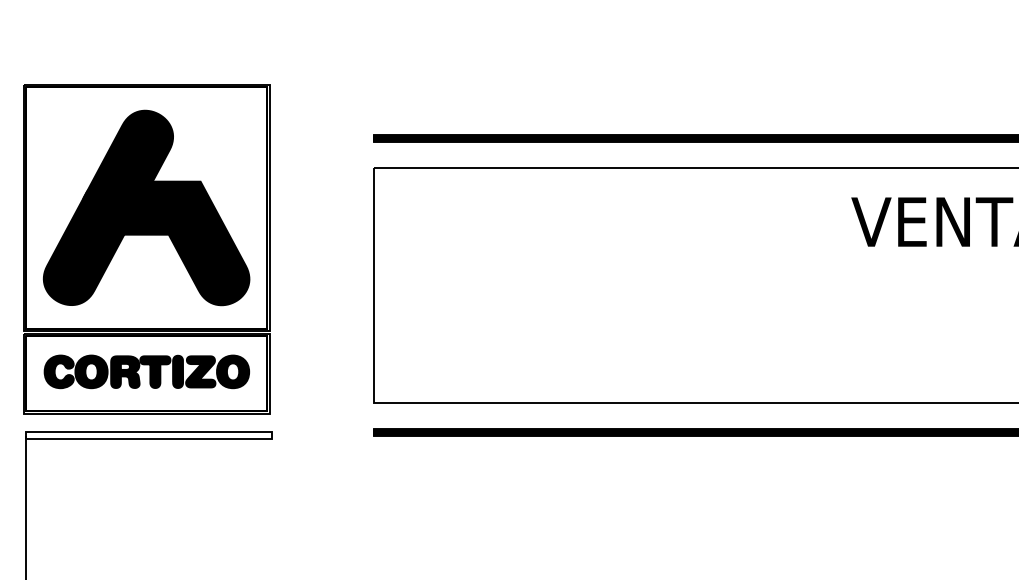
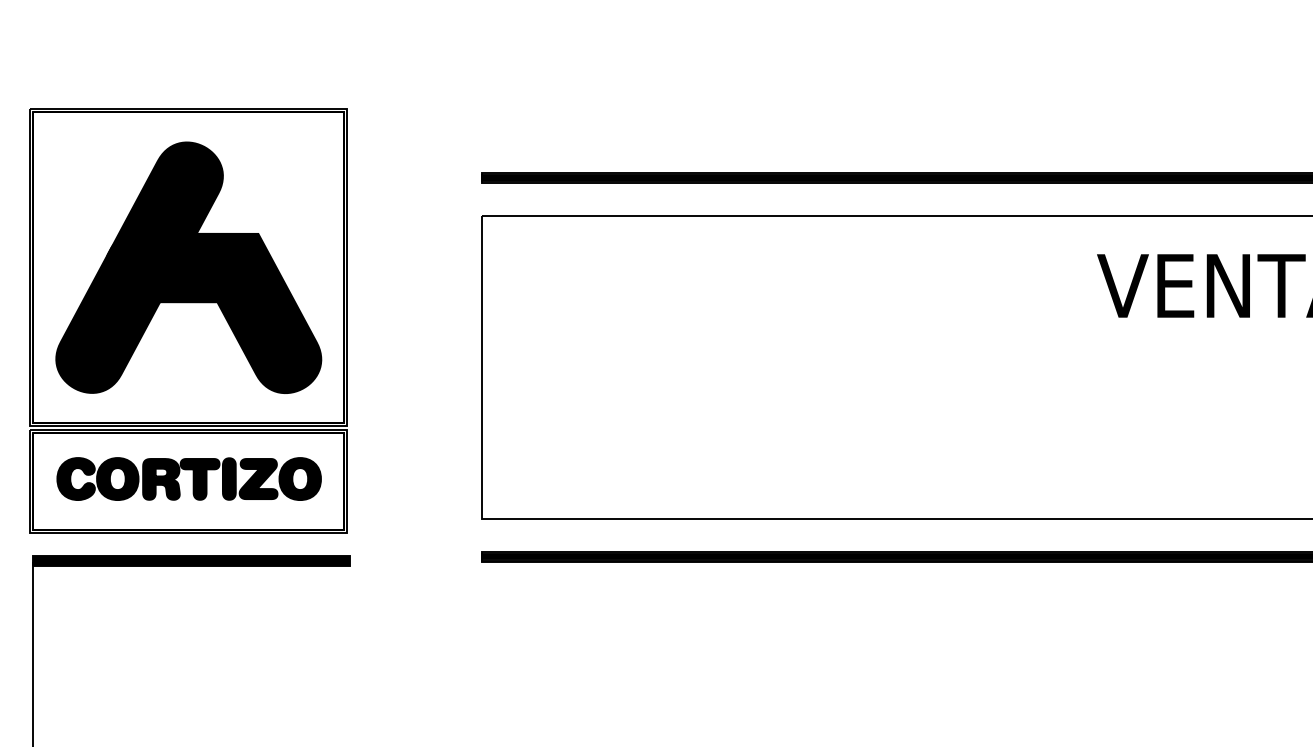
hatch: (148, 435) -> (191, 560), added

